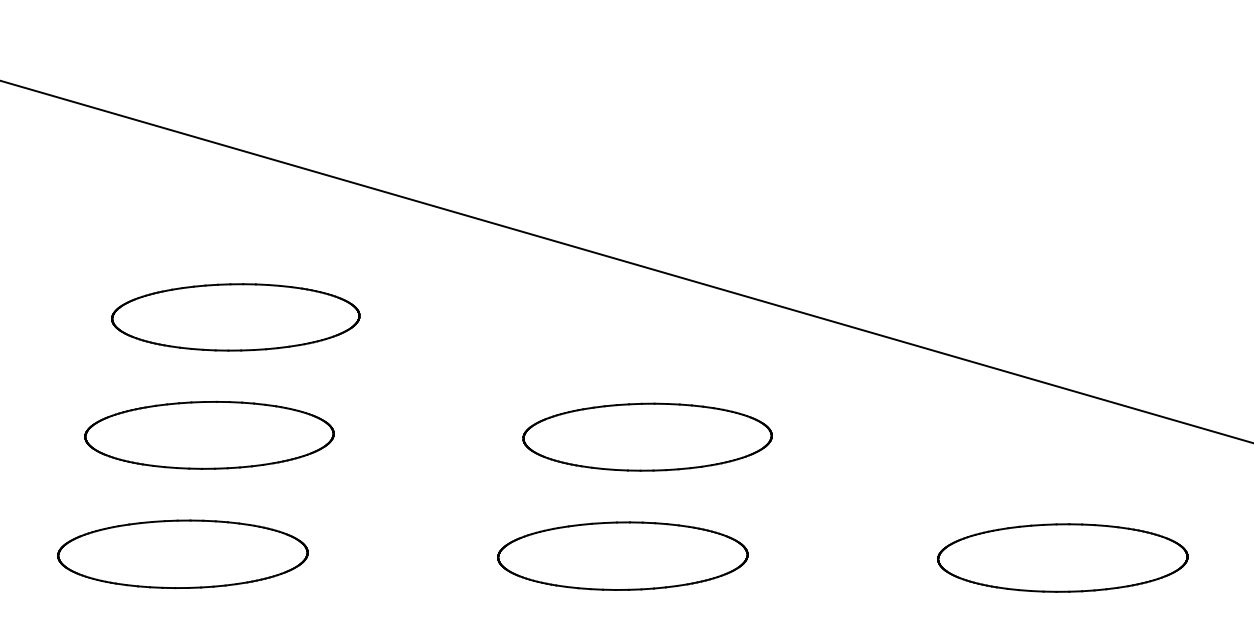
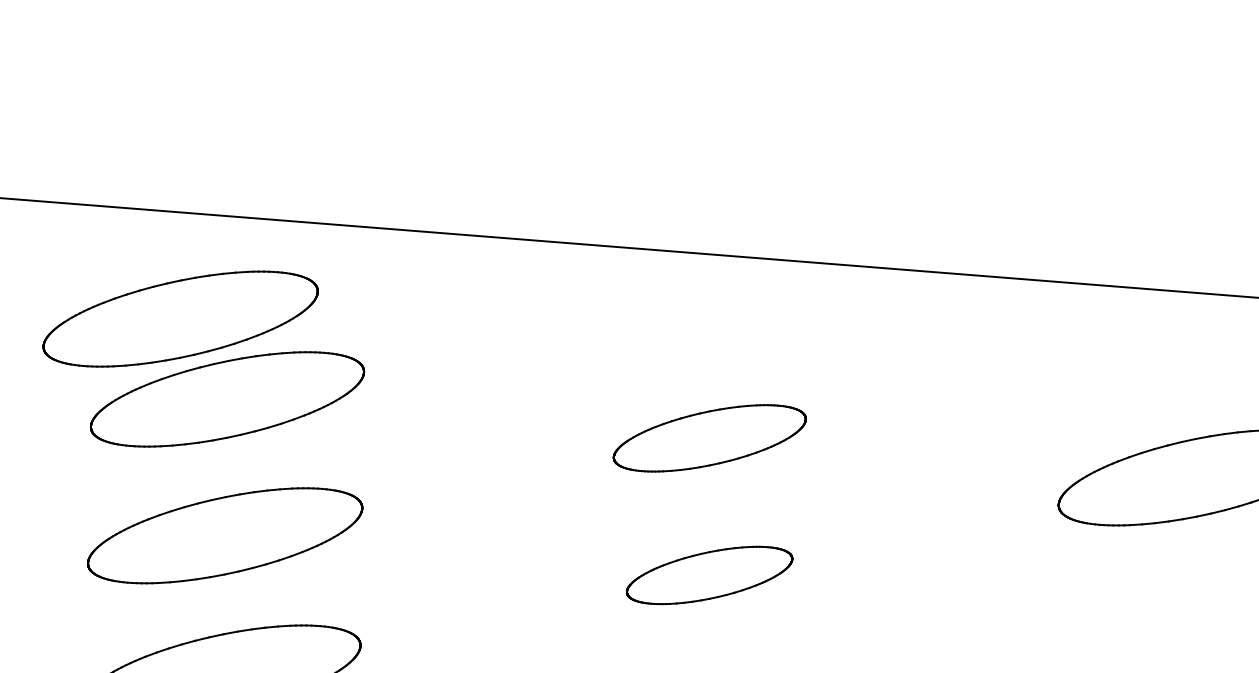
part: (209, 238) -> (180, 318), added
part: (647, 436) -> (709, 437), size x0.7
part: (622, 555) -> (708, 574), size x0.6

